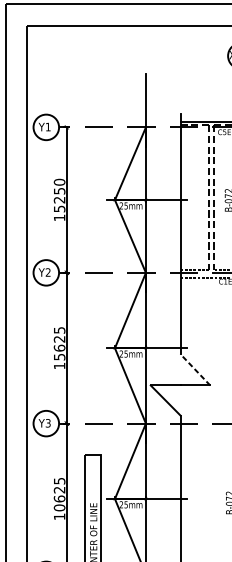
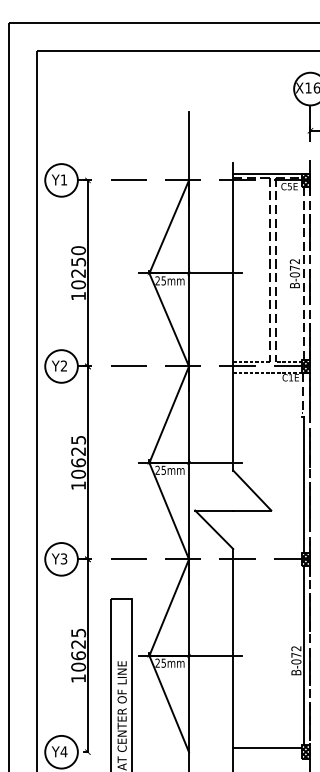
text: (59, 208) -> (78, 284), 15250 -> 10250
text: (59, 356) -> (78, 473), 15625 -> 10625
line: (195, 369) -> (252, 490), dashed -> solid

